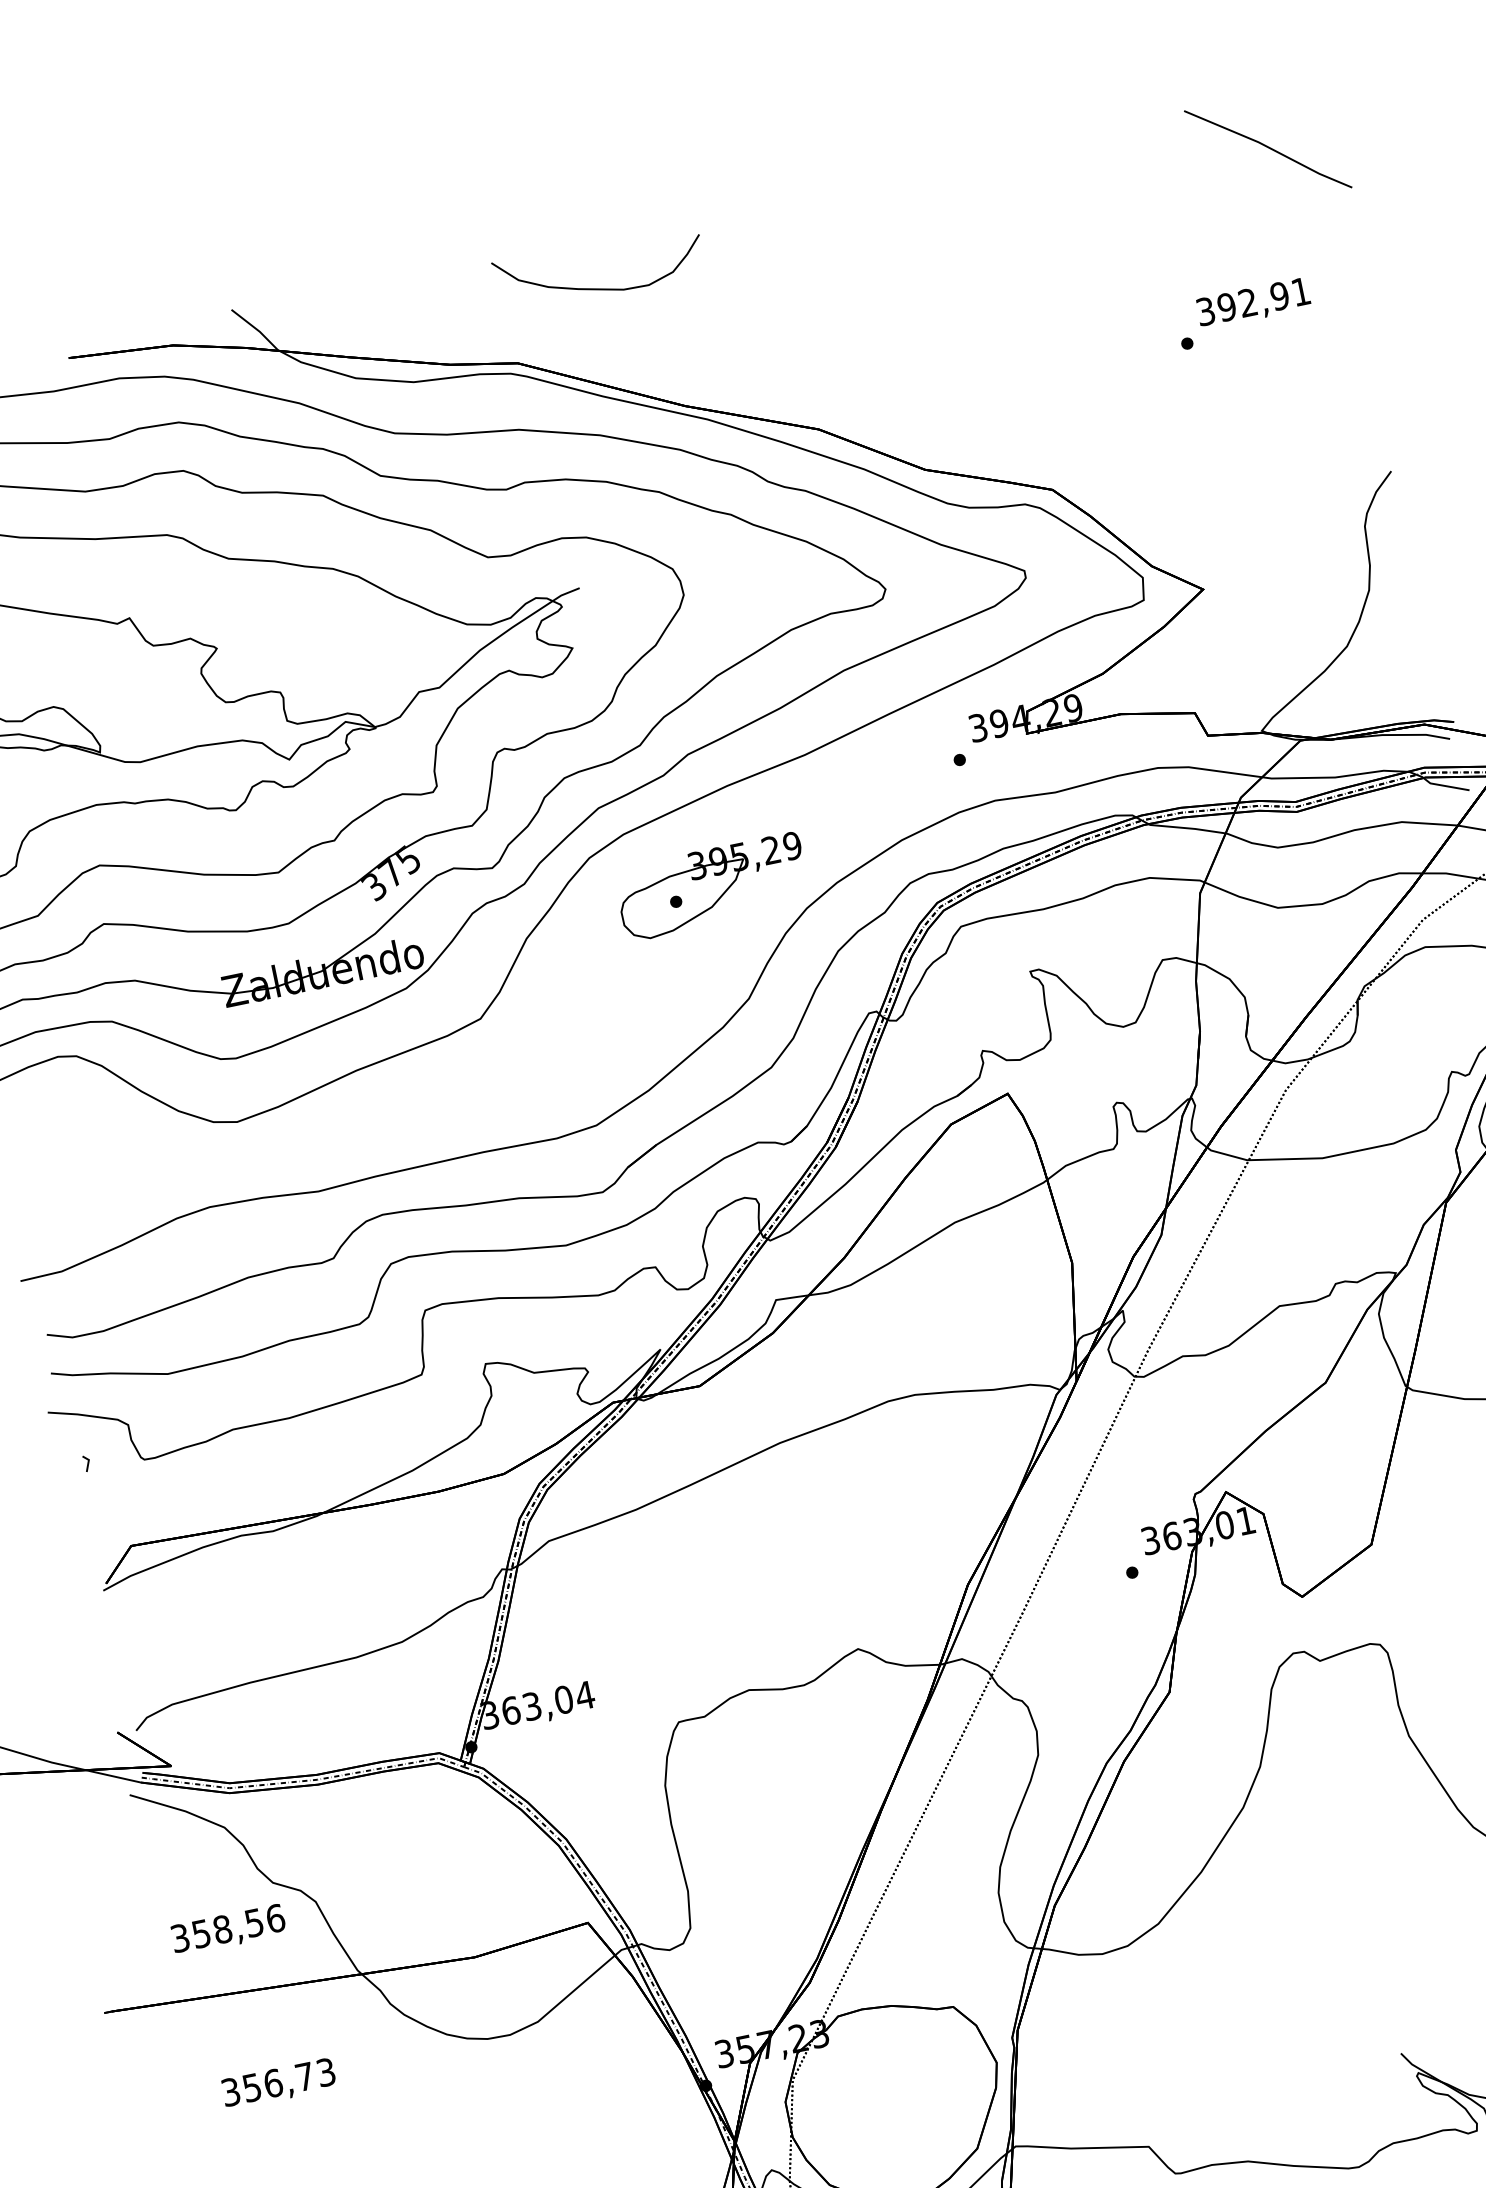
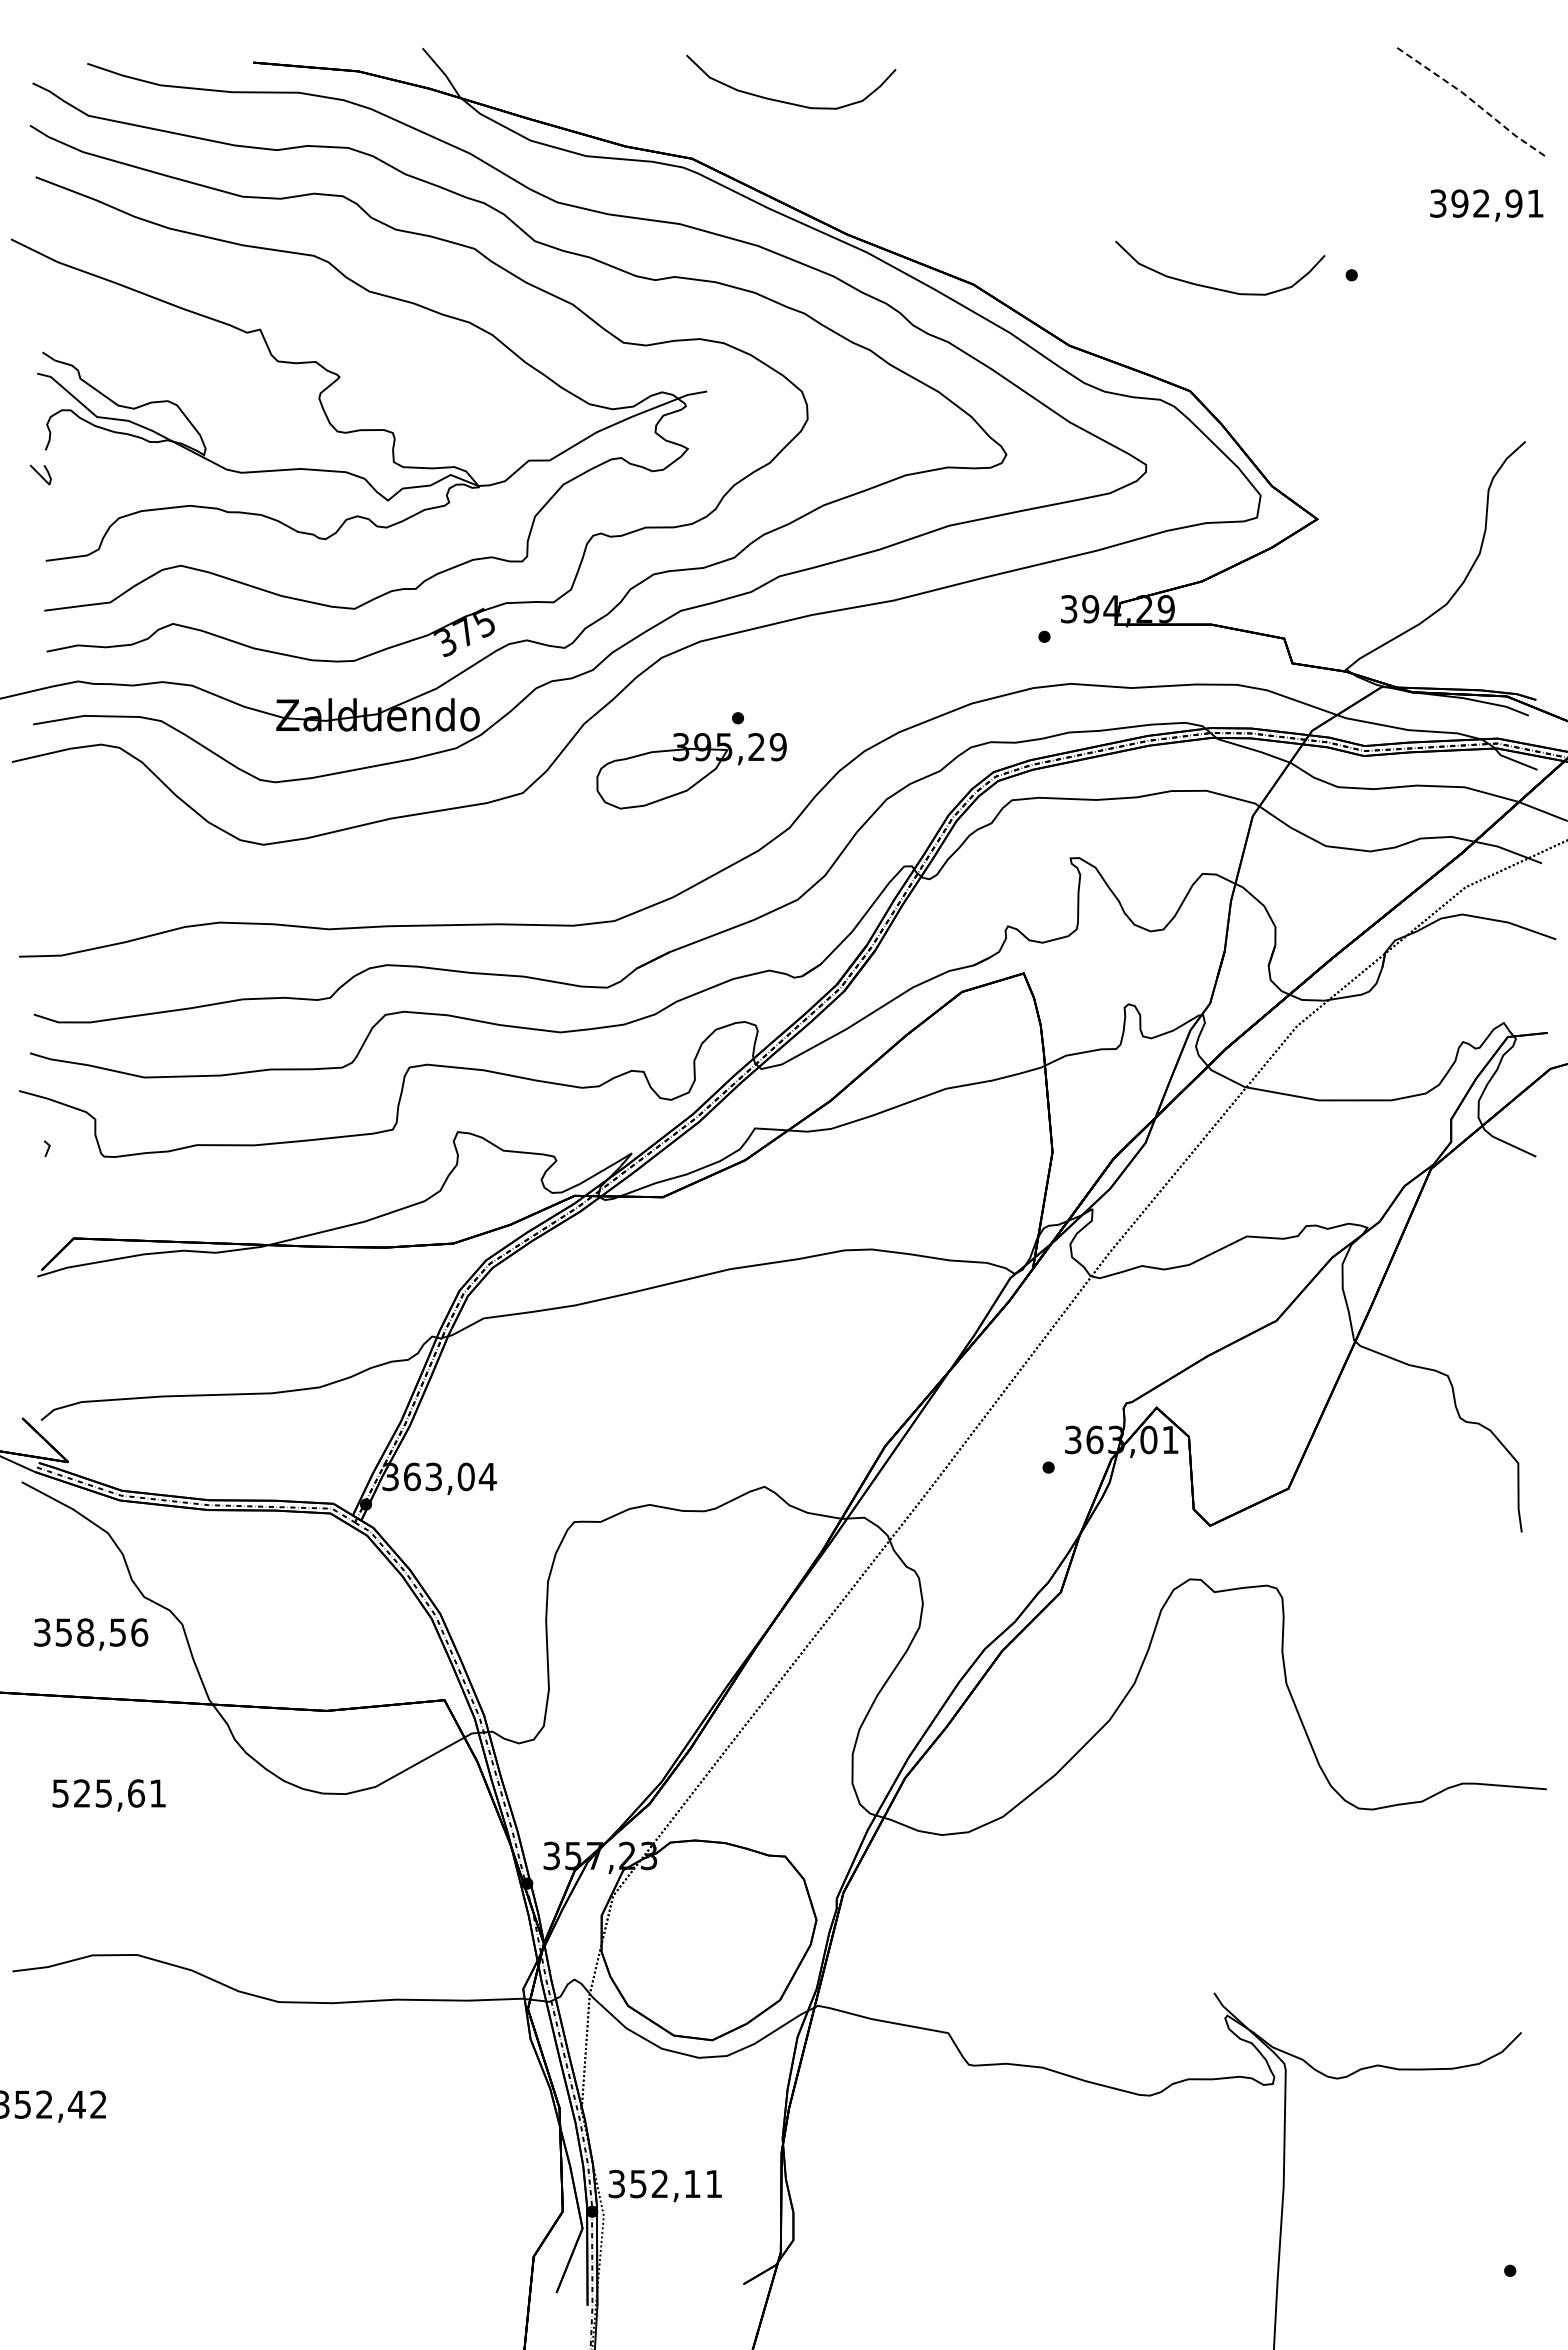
line: (1269, 148) -> (1471, 100), solid -> dashed
text: (1253, 303) -> (1486, 205), moved
curve: (1056, 383) -> (1215, 287), added
part: (712, 887) -> (691, 771), moved
text: (278, 2082) -> (109, 1793), 356,73 -> 525,61

